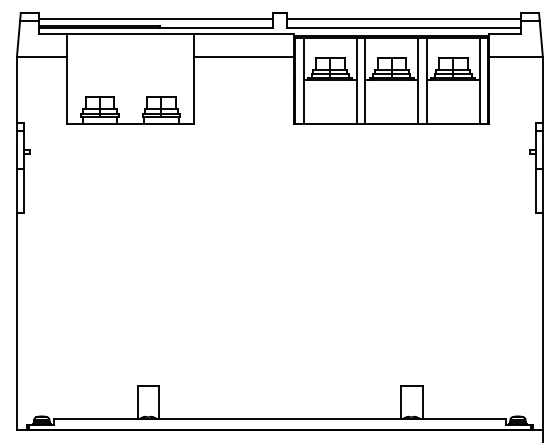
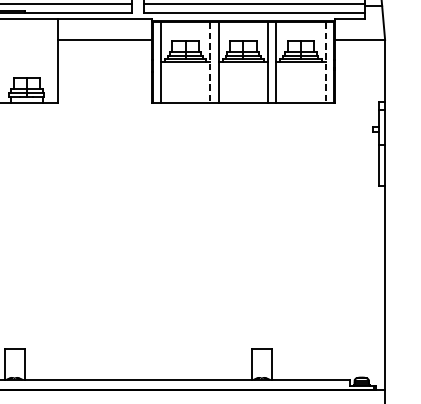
line: (356, 80) -> (210, 62), solid -> dashed
line: (479, 80) -> (325, 62), solid -> dashed

